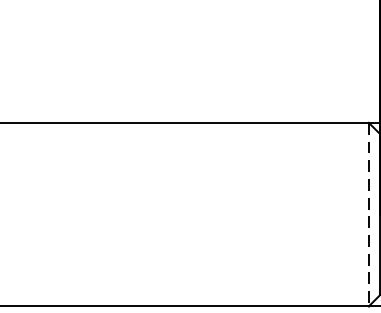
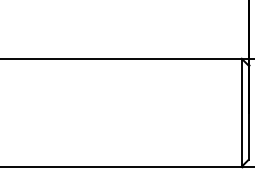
line: (368, 214) -> (241, 112), dashed -> solid

